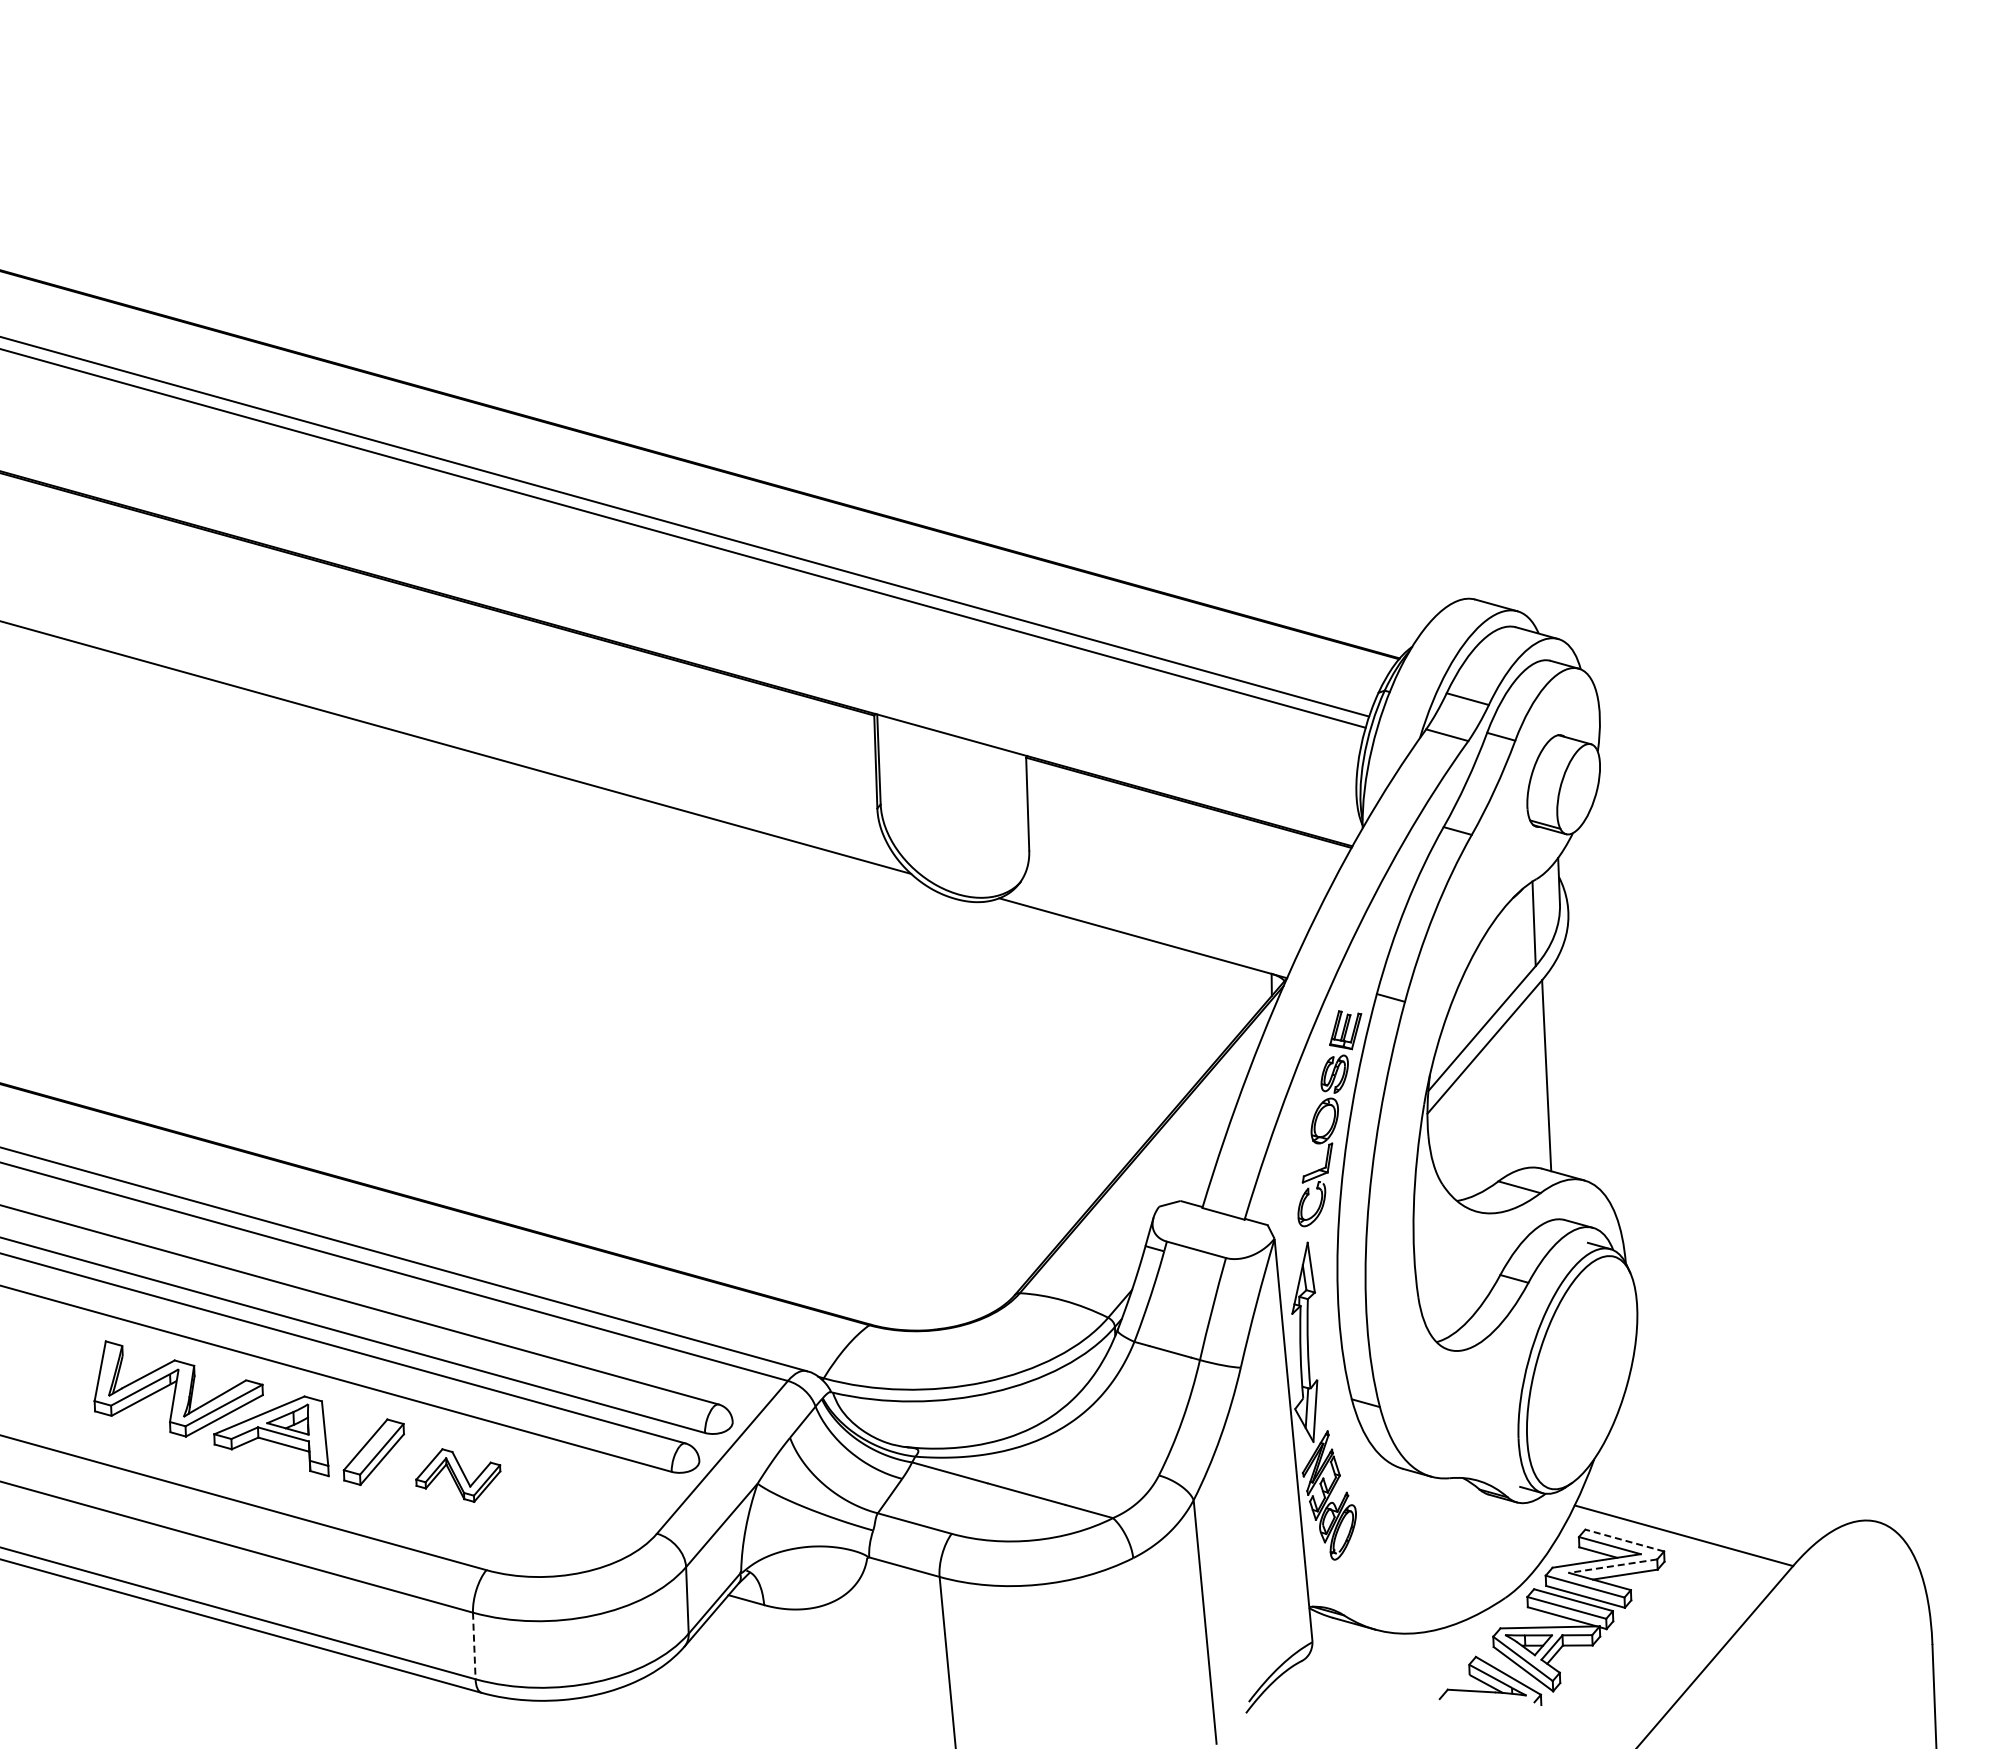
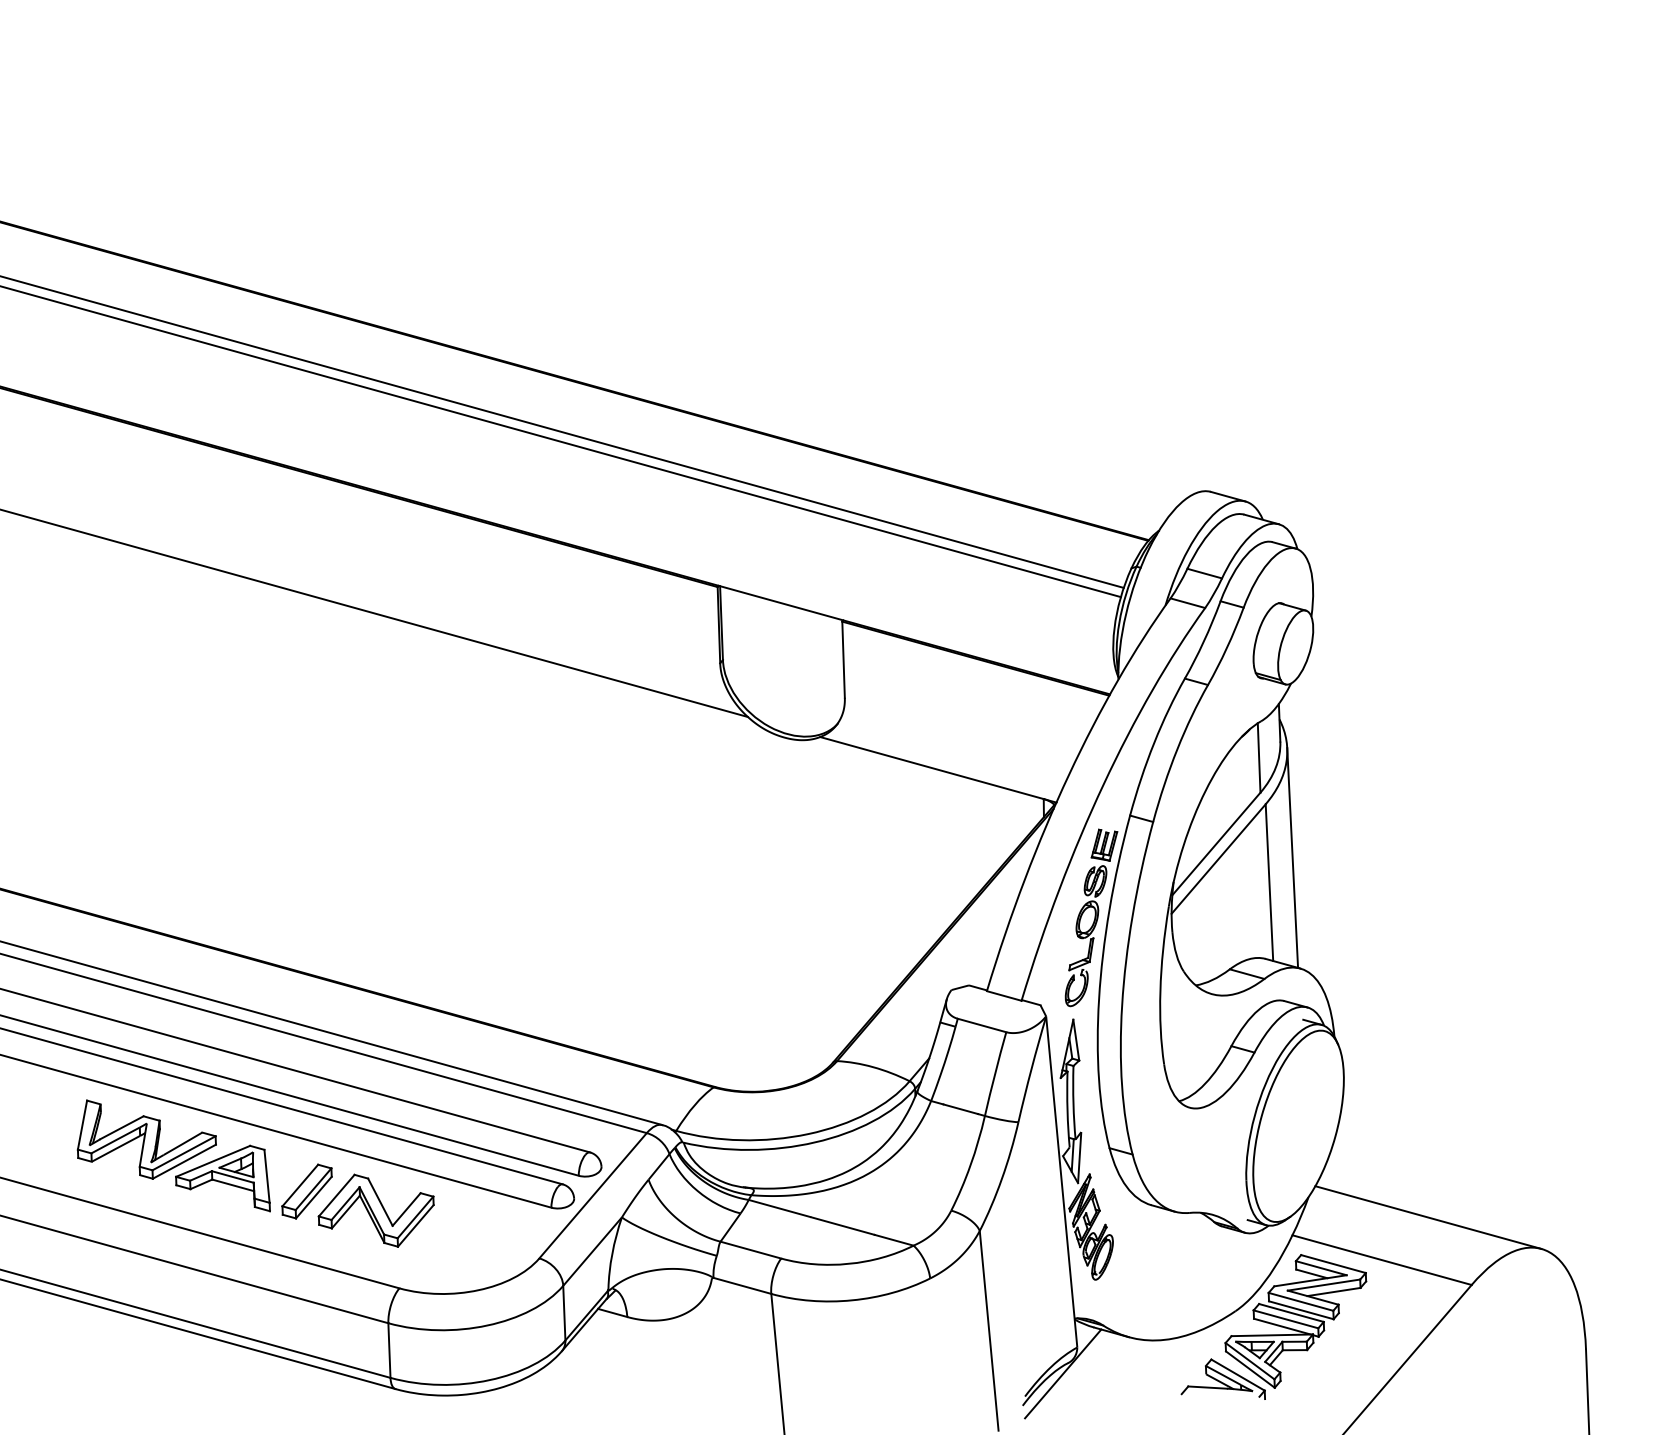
line: (1574, 1045) -> (1292, 857), added
part: (458, 1475) -> (376, 1210), size x1.67
line: (1740, 1483) -> (1428, 1217), added
line: (1624, 1540) -> (1333, 1264), dashed -> solid
line: (1613, 1566) -> (1324, 1285), dashed -> solid
line: (474, 1646) -> (389, 1351), dashed -> solid
line: (1294, 1674) -> (1062, 1373), added

